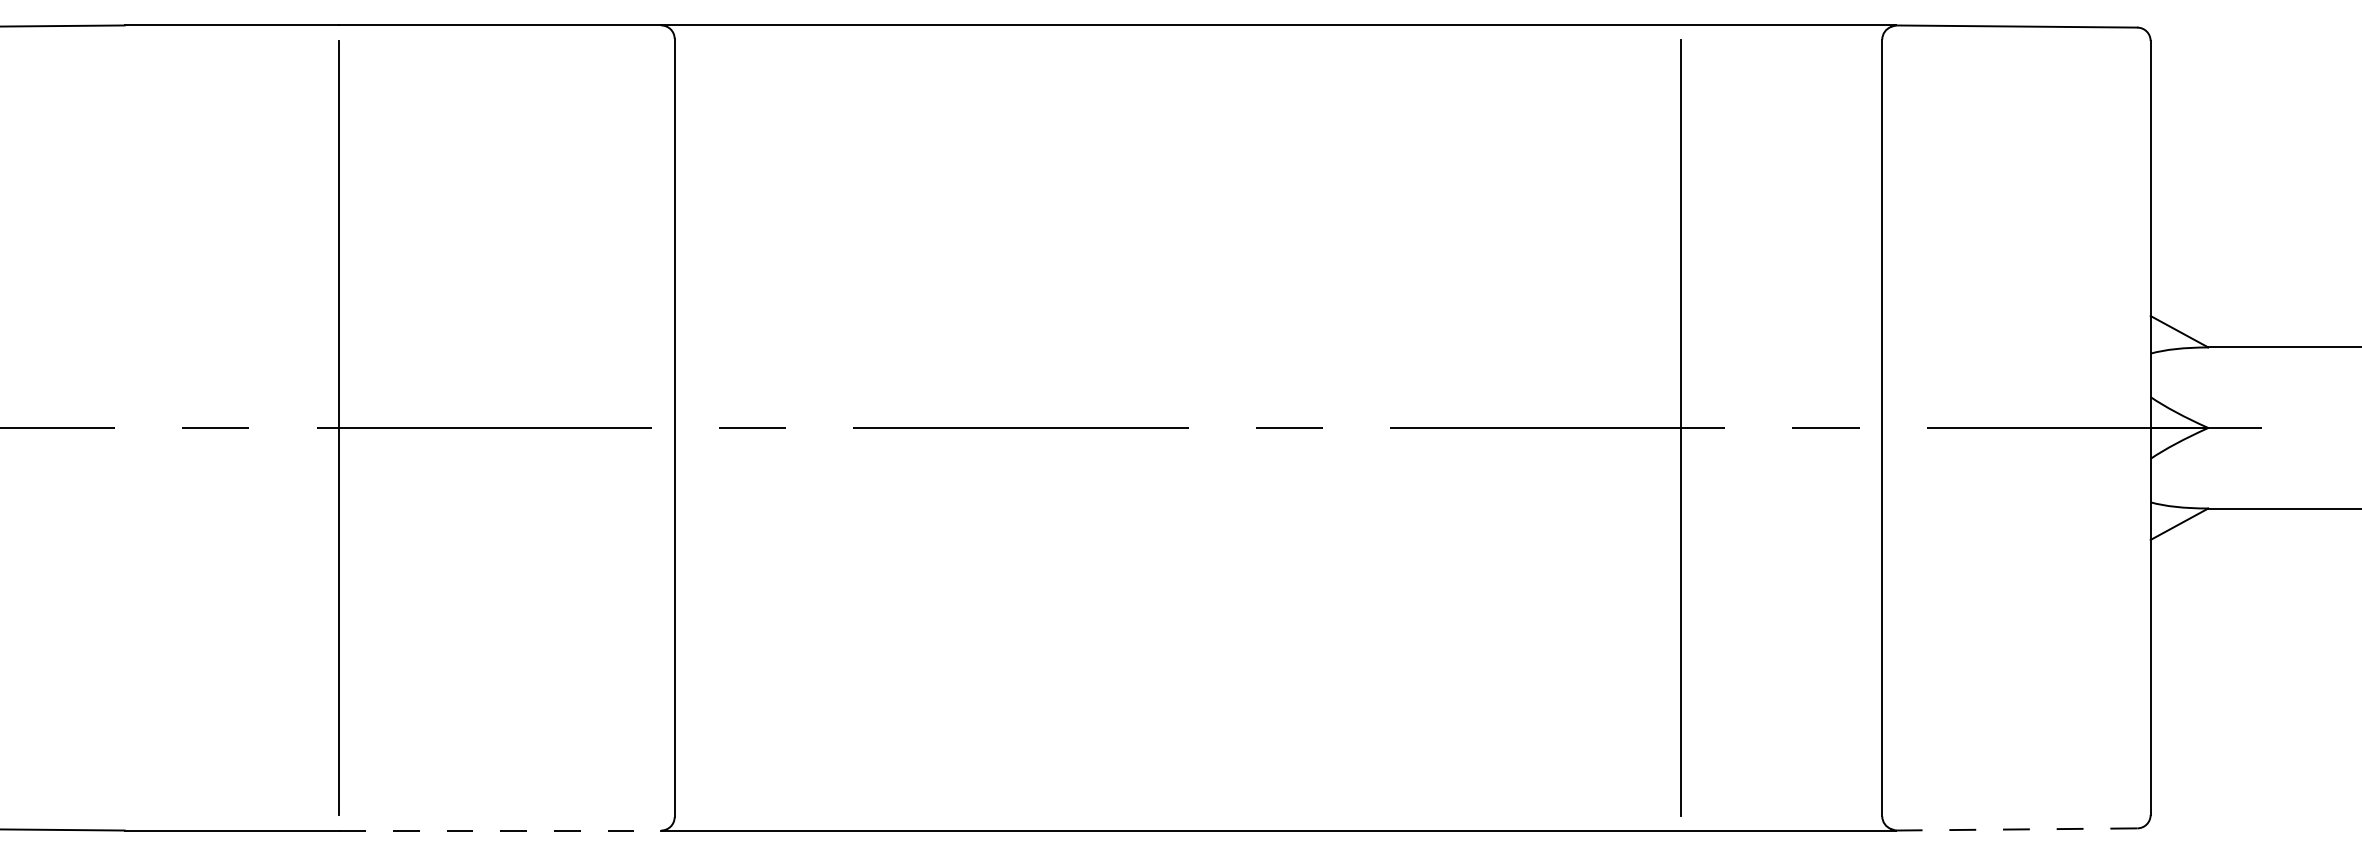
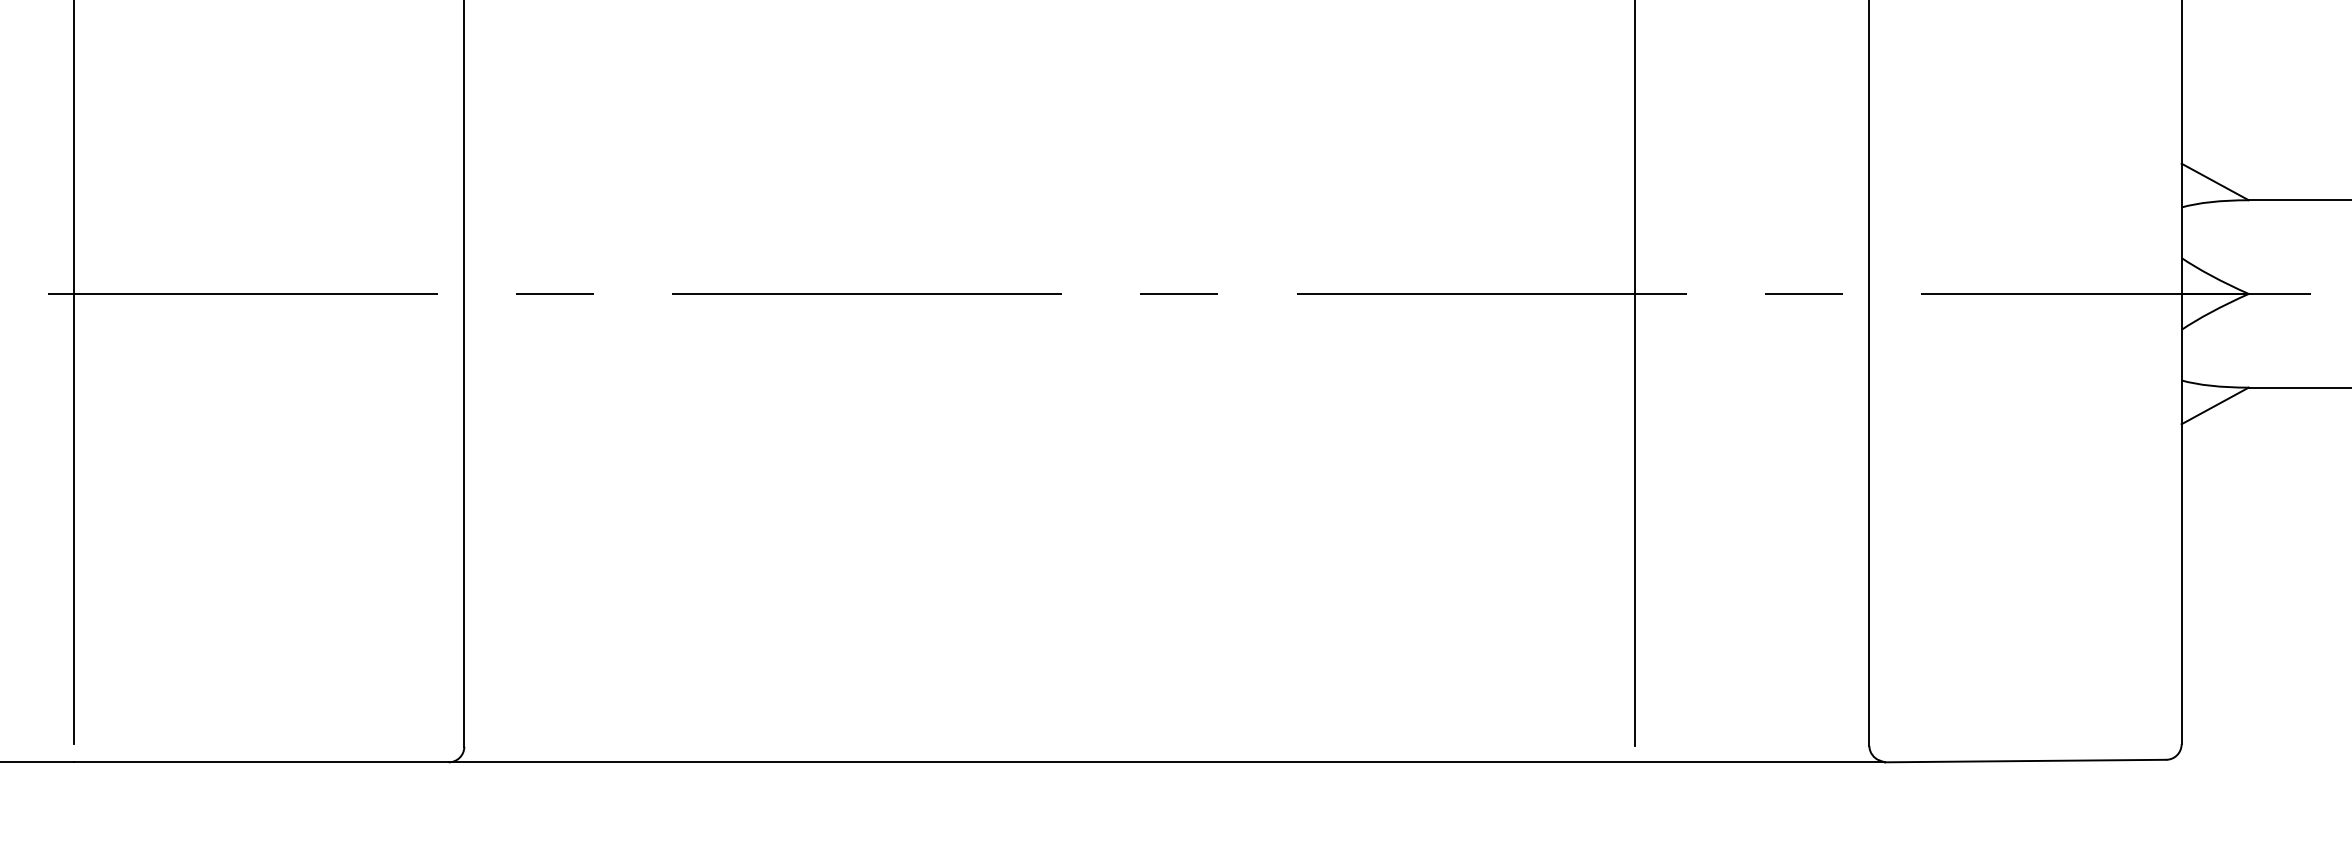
line: (2016, 829) -> (2025, 761), dashed -> solid
line: (500, 830) -> (261, 762), dashed -> solid

